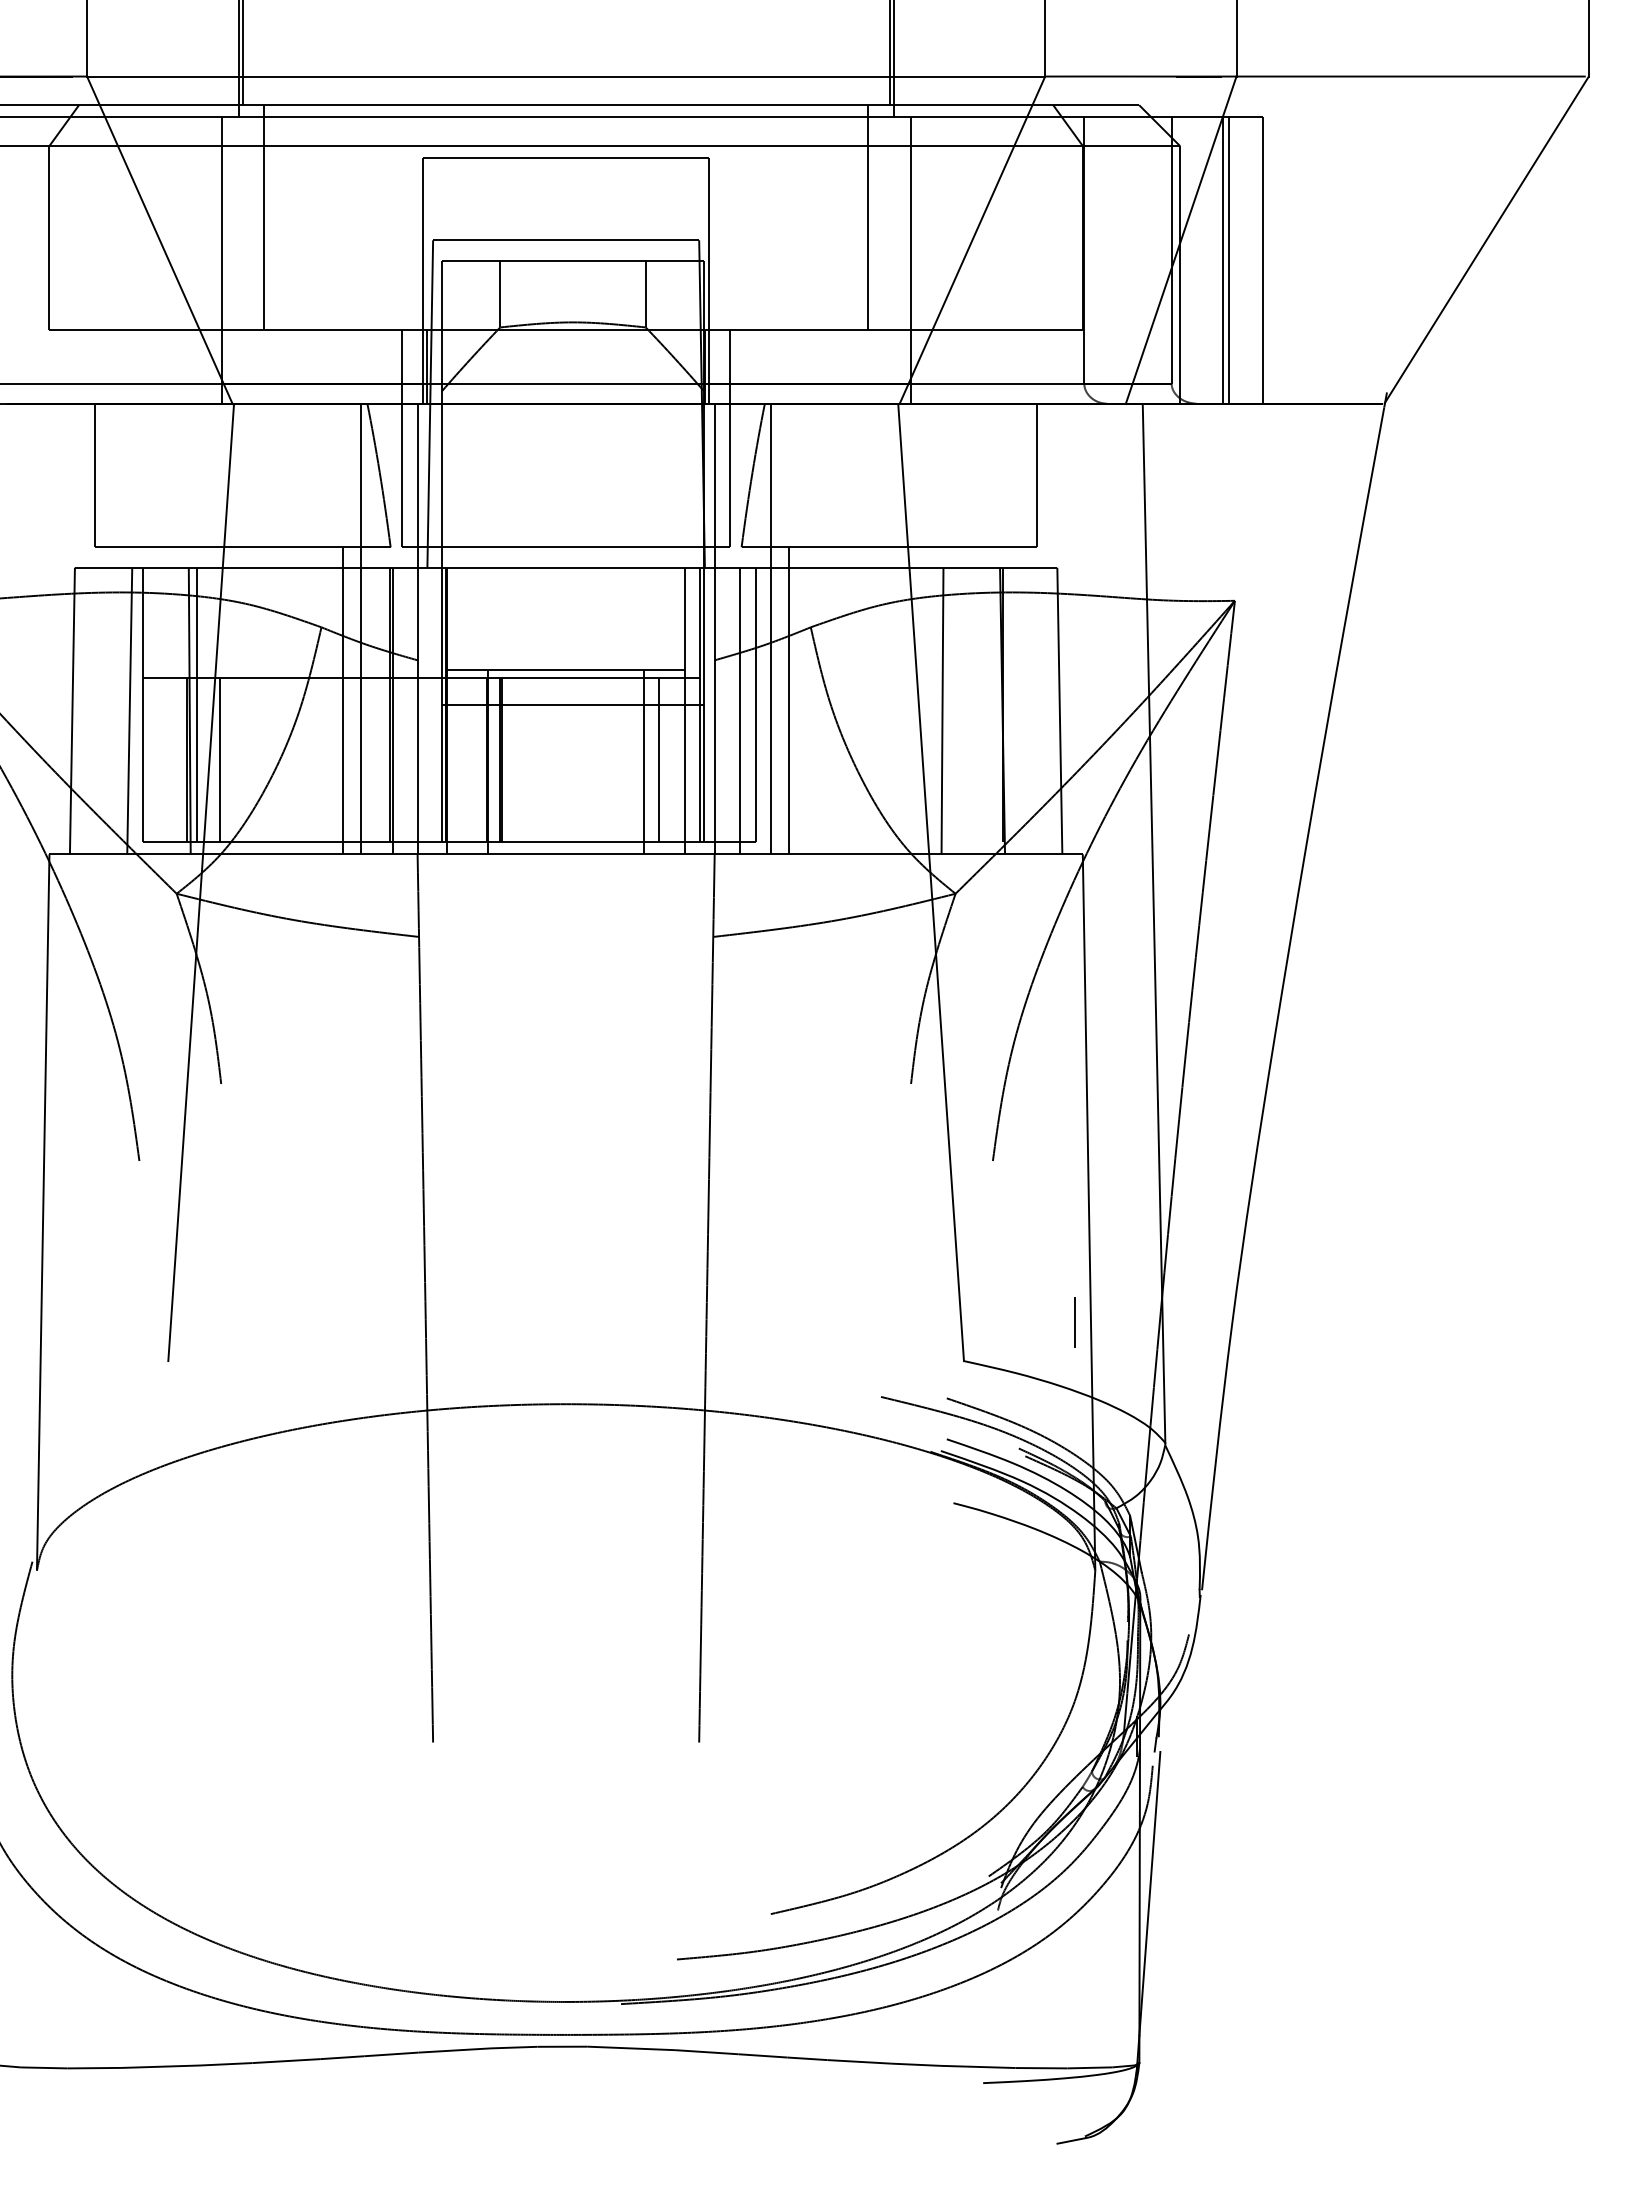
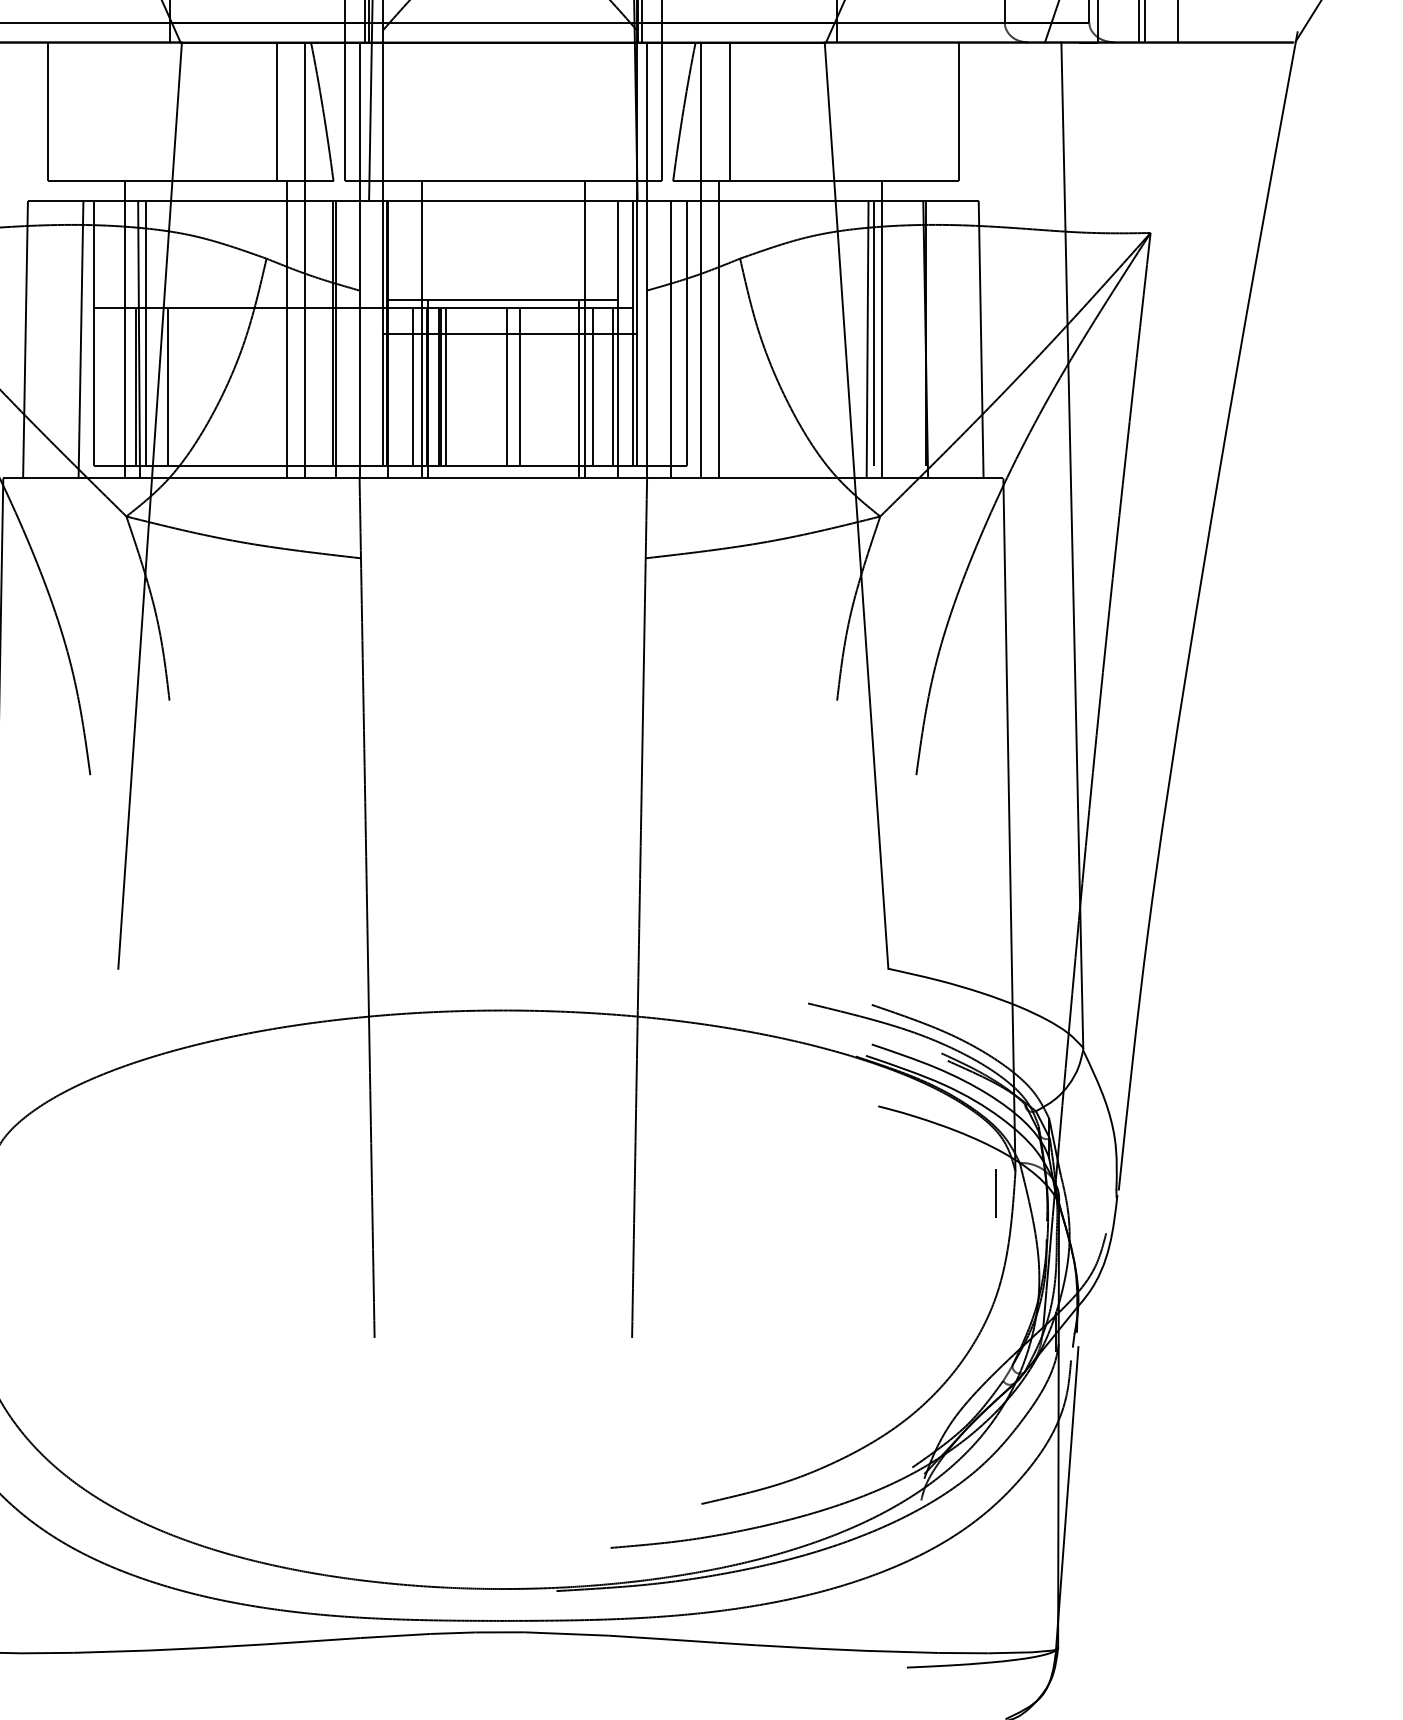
line: (332, 475) -> (277, 111), added
line: (800, 475) -> (730, 111), added
line: (175, 700) -> (125, 329), added
line: (482, 700) -> (422, 329), added
line: (650, 700) -> (584, 329), added
line: (957, 700) -> (882, 329), added
line: (949, 704) -> (874, 333), added
line: (473, 760) -> (413, 387), added
line: (507, 760) -> (446, 387), added
line: (570, 760) -> (507, 387), added
line: (583, 760) -> (520, 387), added
line: (679, 760) -> (613, 387), added
line: (1074, 1322) -> (995, 1193), moved

